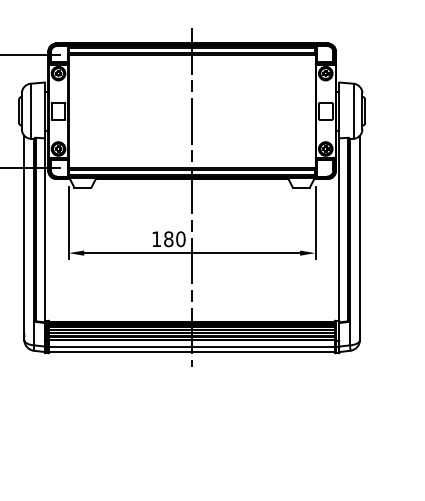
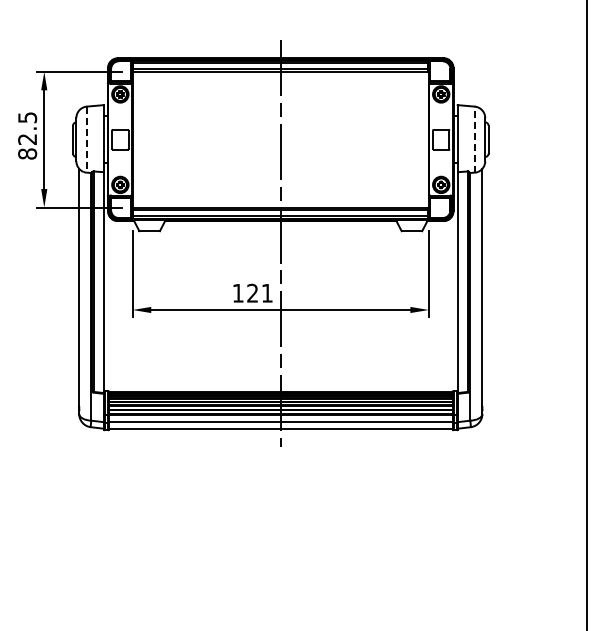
line: (30, 111) -> (86, 140), solid -> dashed
line: (353, 111) -> (474, 139), solid -> dashed
text: (174, 238) -> (259, 292), 180 -> 121

